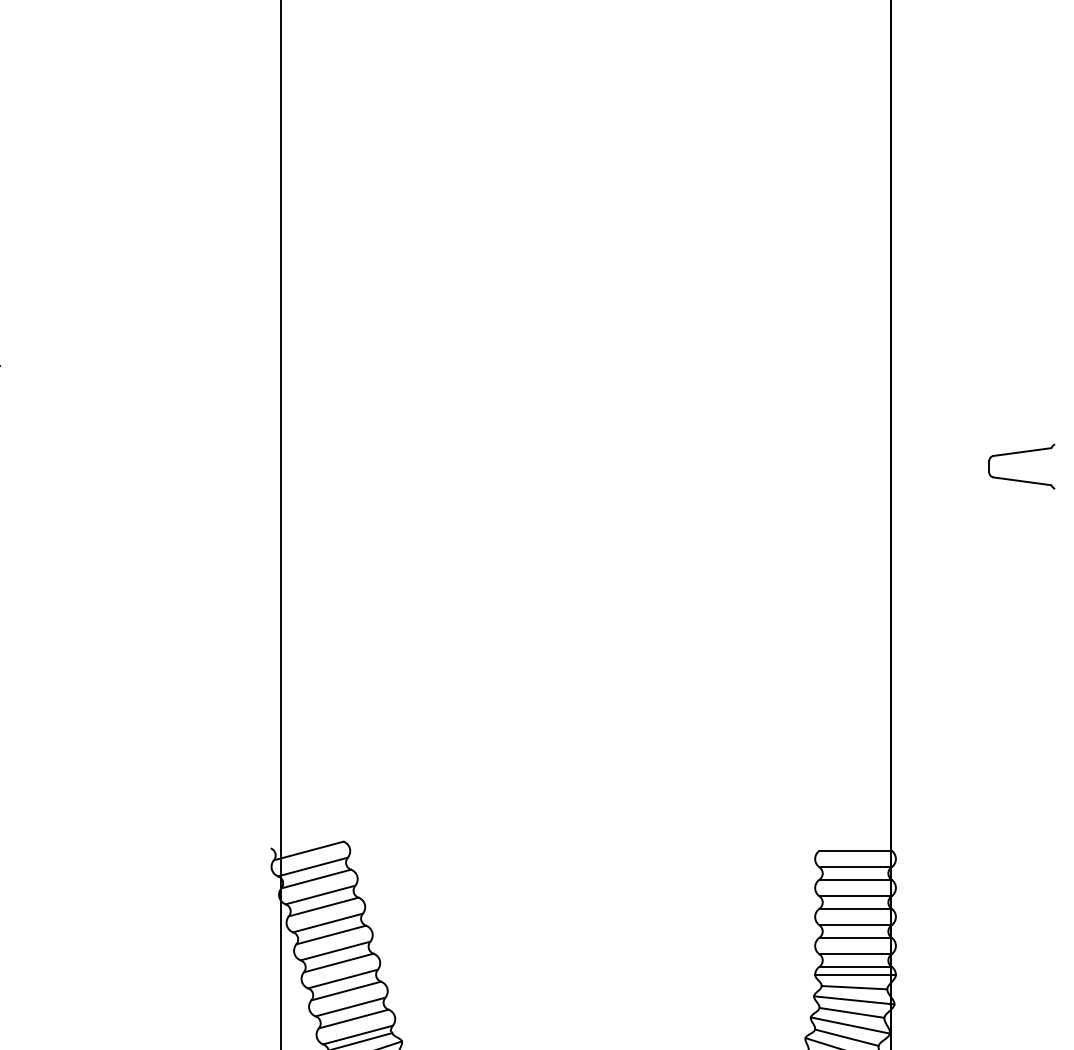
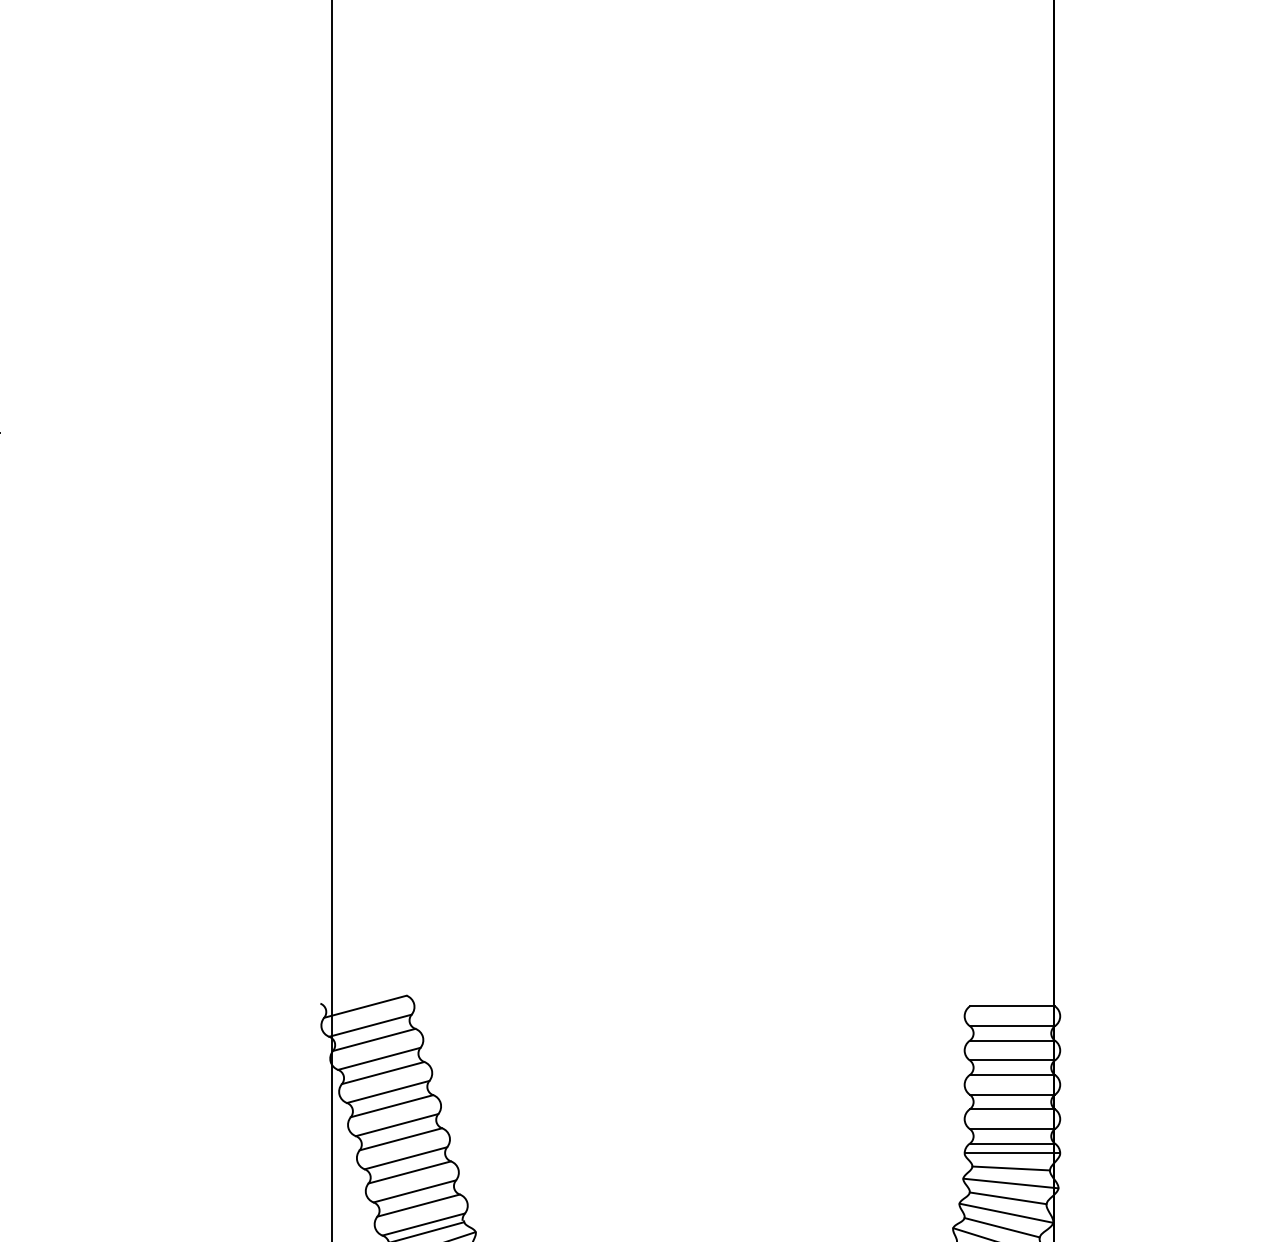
part: (1018, 453) -> (1205, 536), removed

